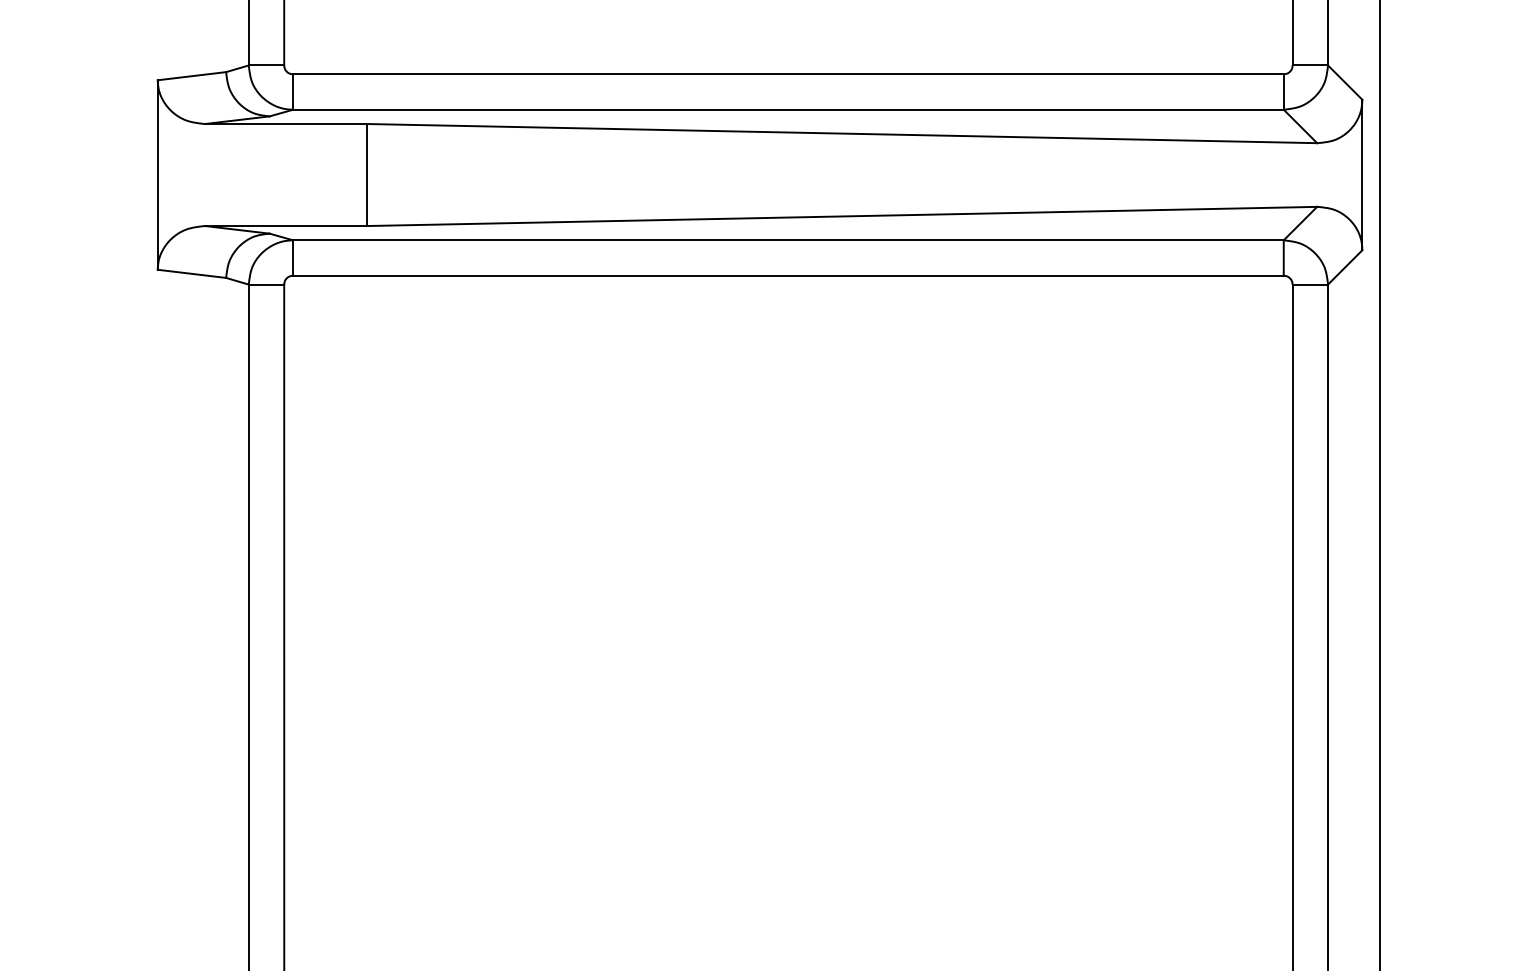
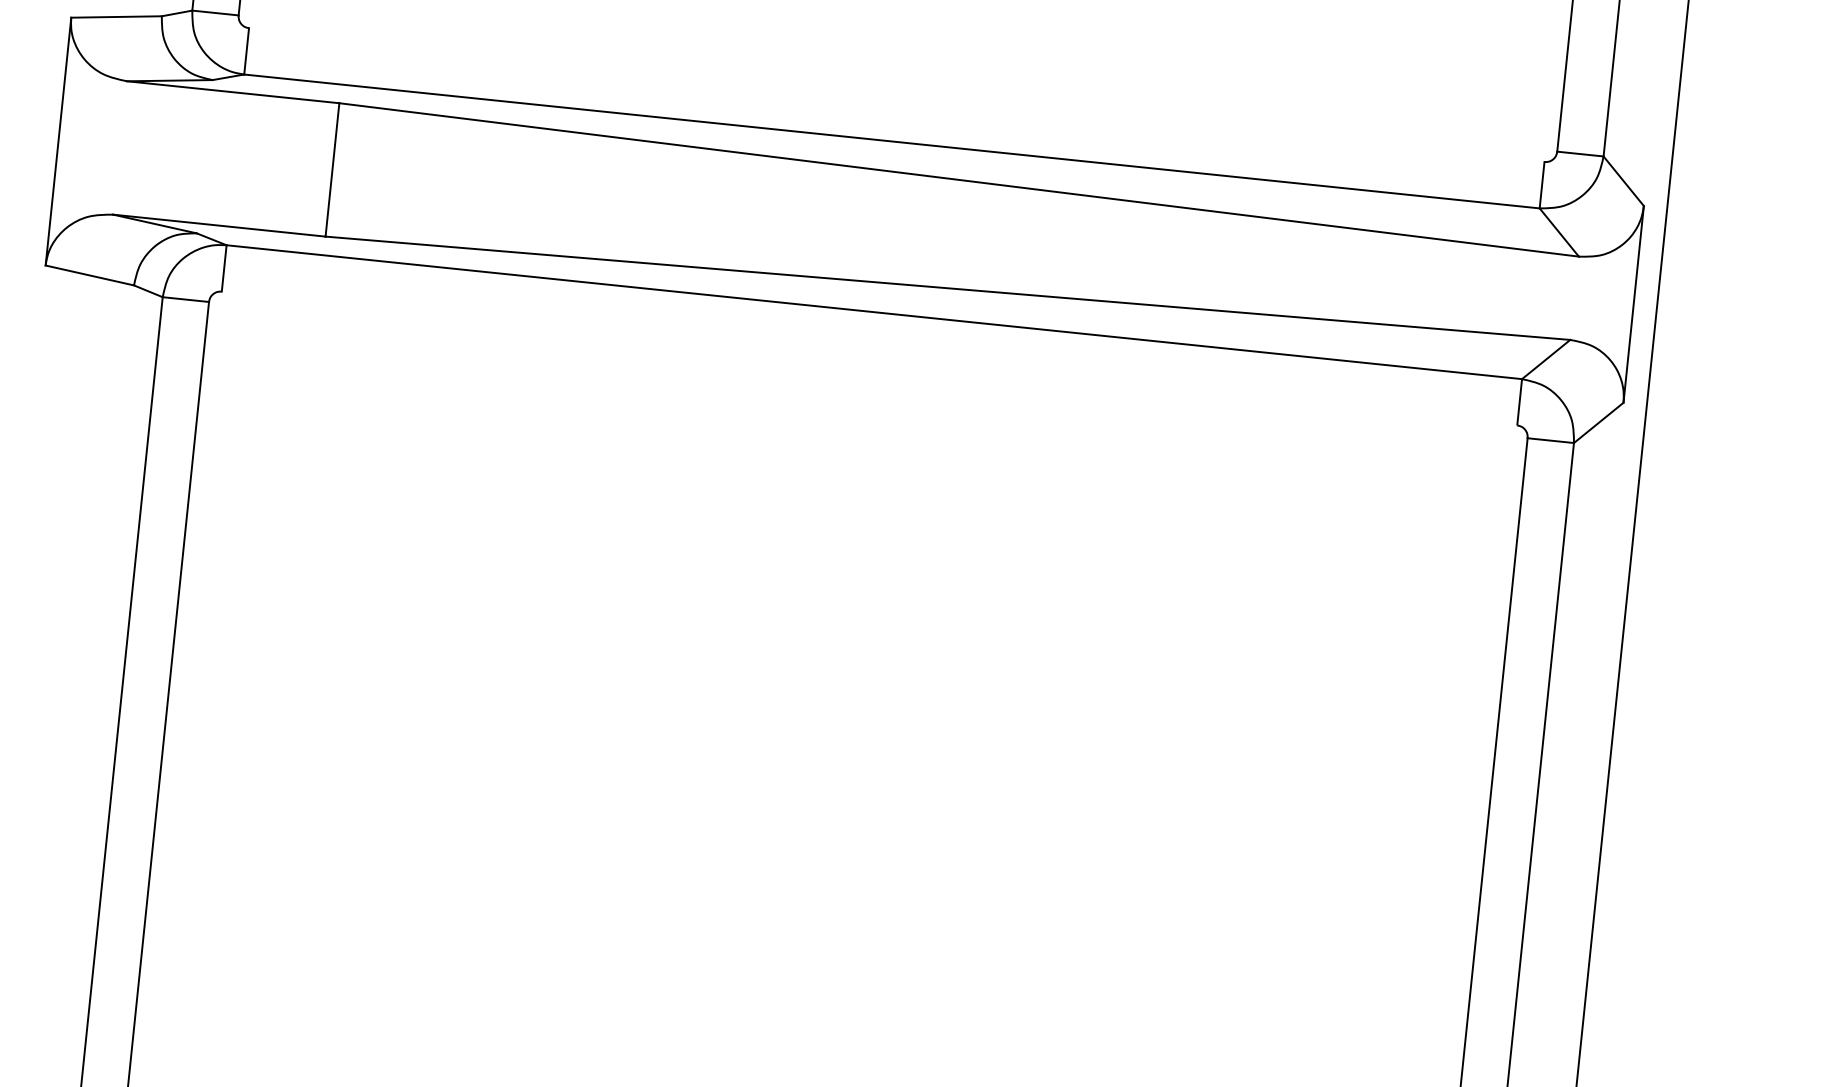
line: (788, 74) -> (896, 95), removed
line: (788, 275) -> (869, 358), removed

